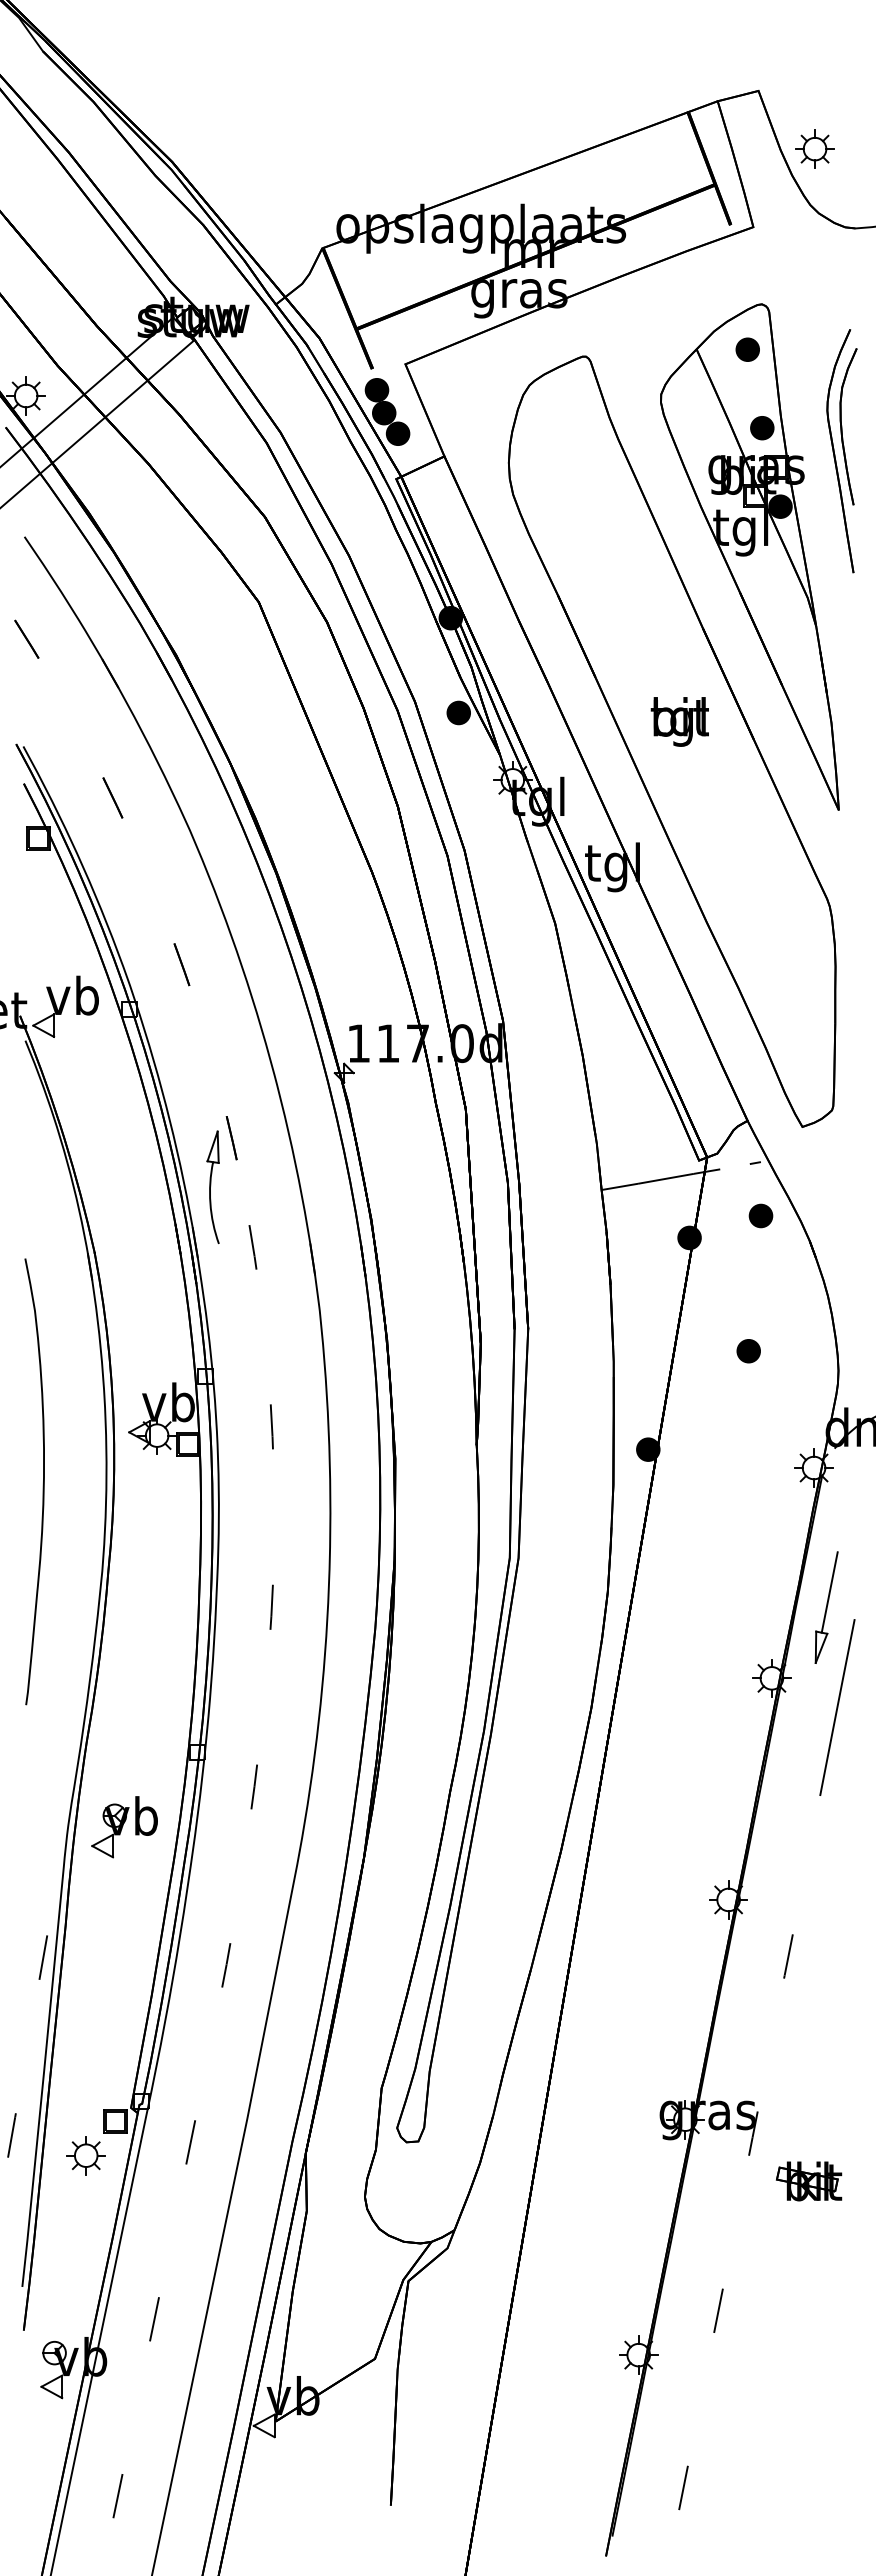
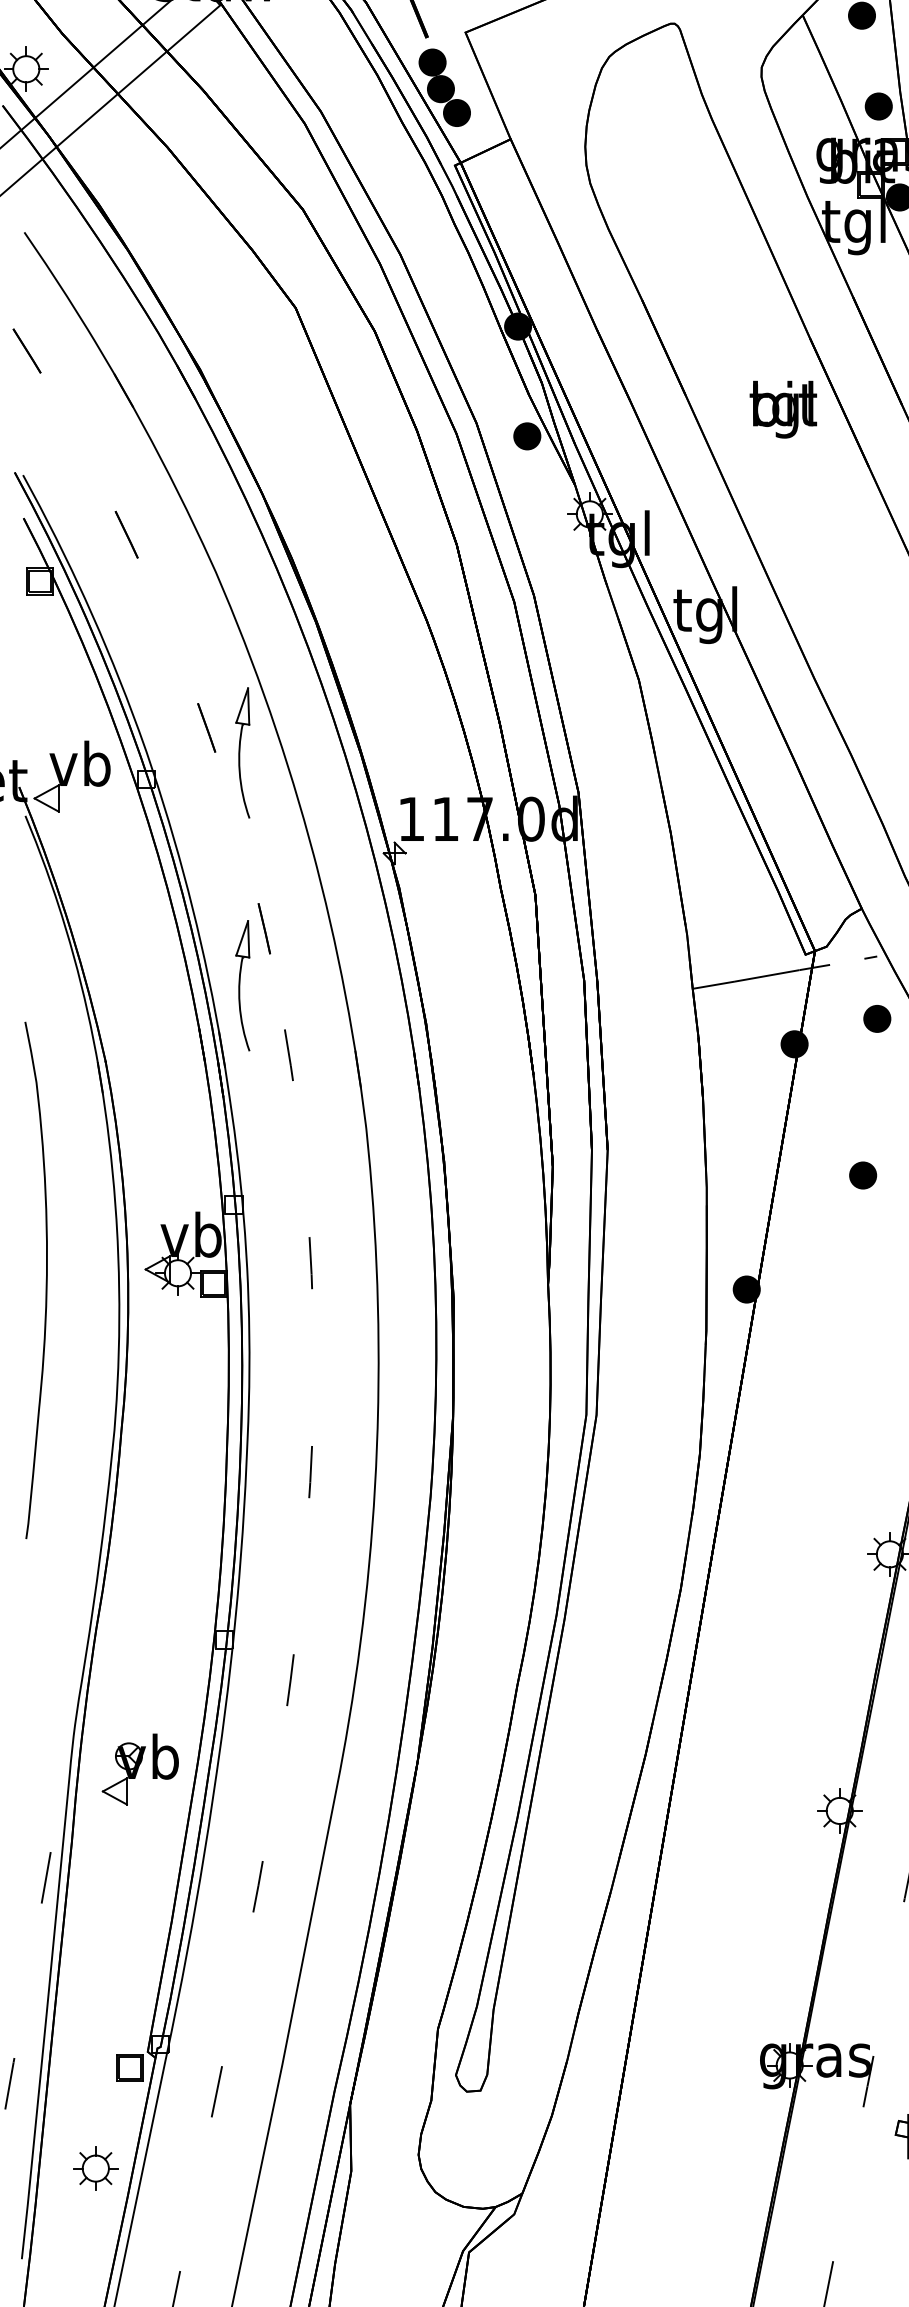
text: (679, 721) -> (782, 409), moved
part: (212, 985) -> (242, 751), added
curve: (42, 1484) -> (45, 1283), moved
part: (124, 1827) -> (140, 1769), moved
part: (85, 2155) -> (95, 2168), moved

